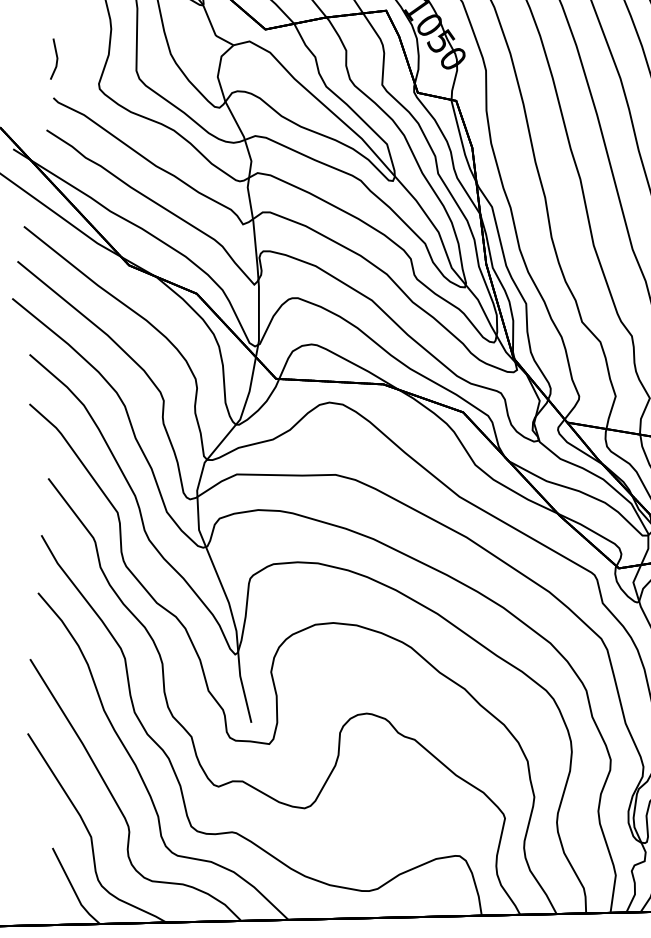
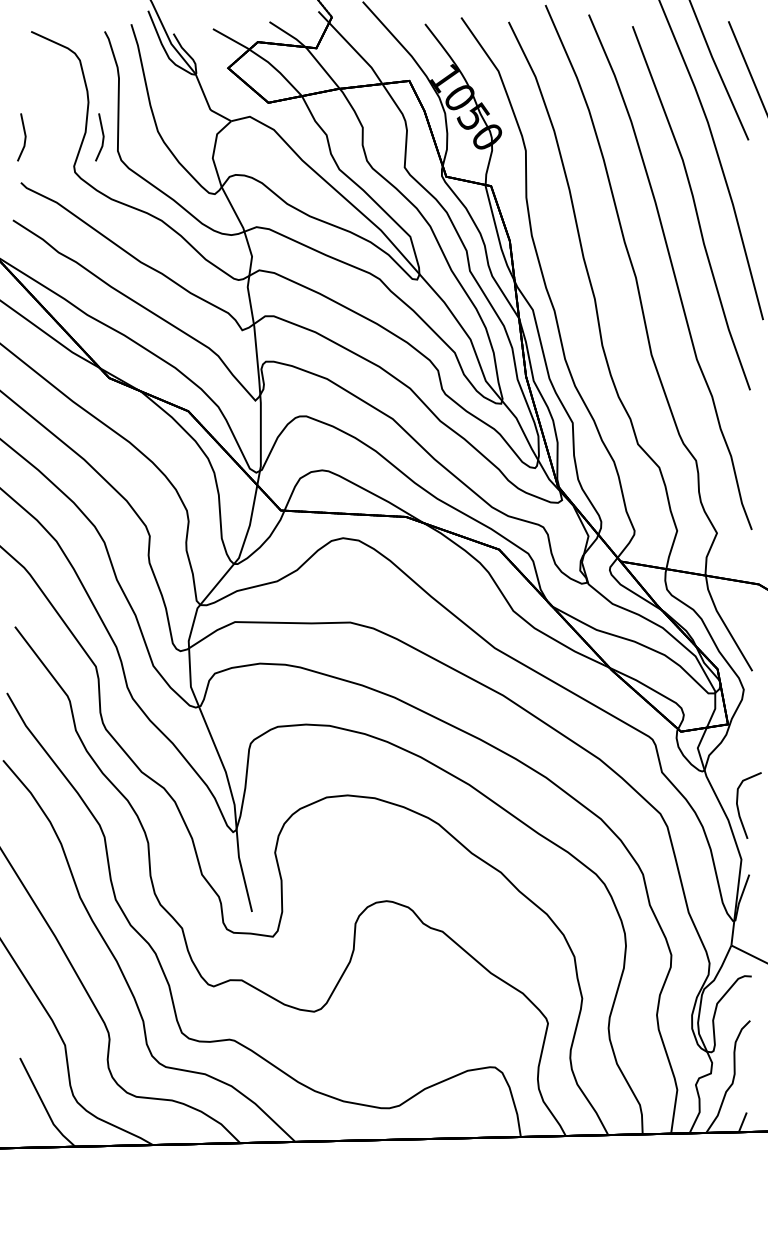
line: (123, 59) -> (102, 137), added

